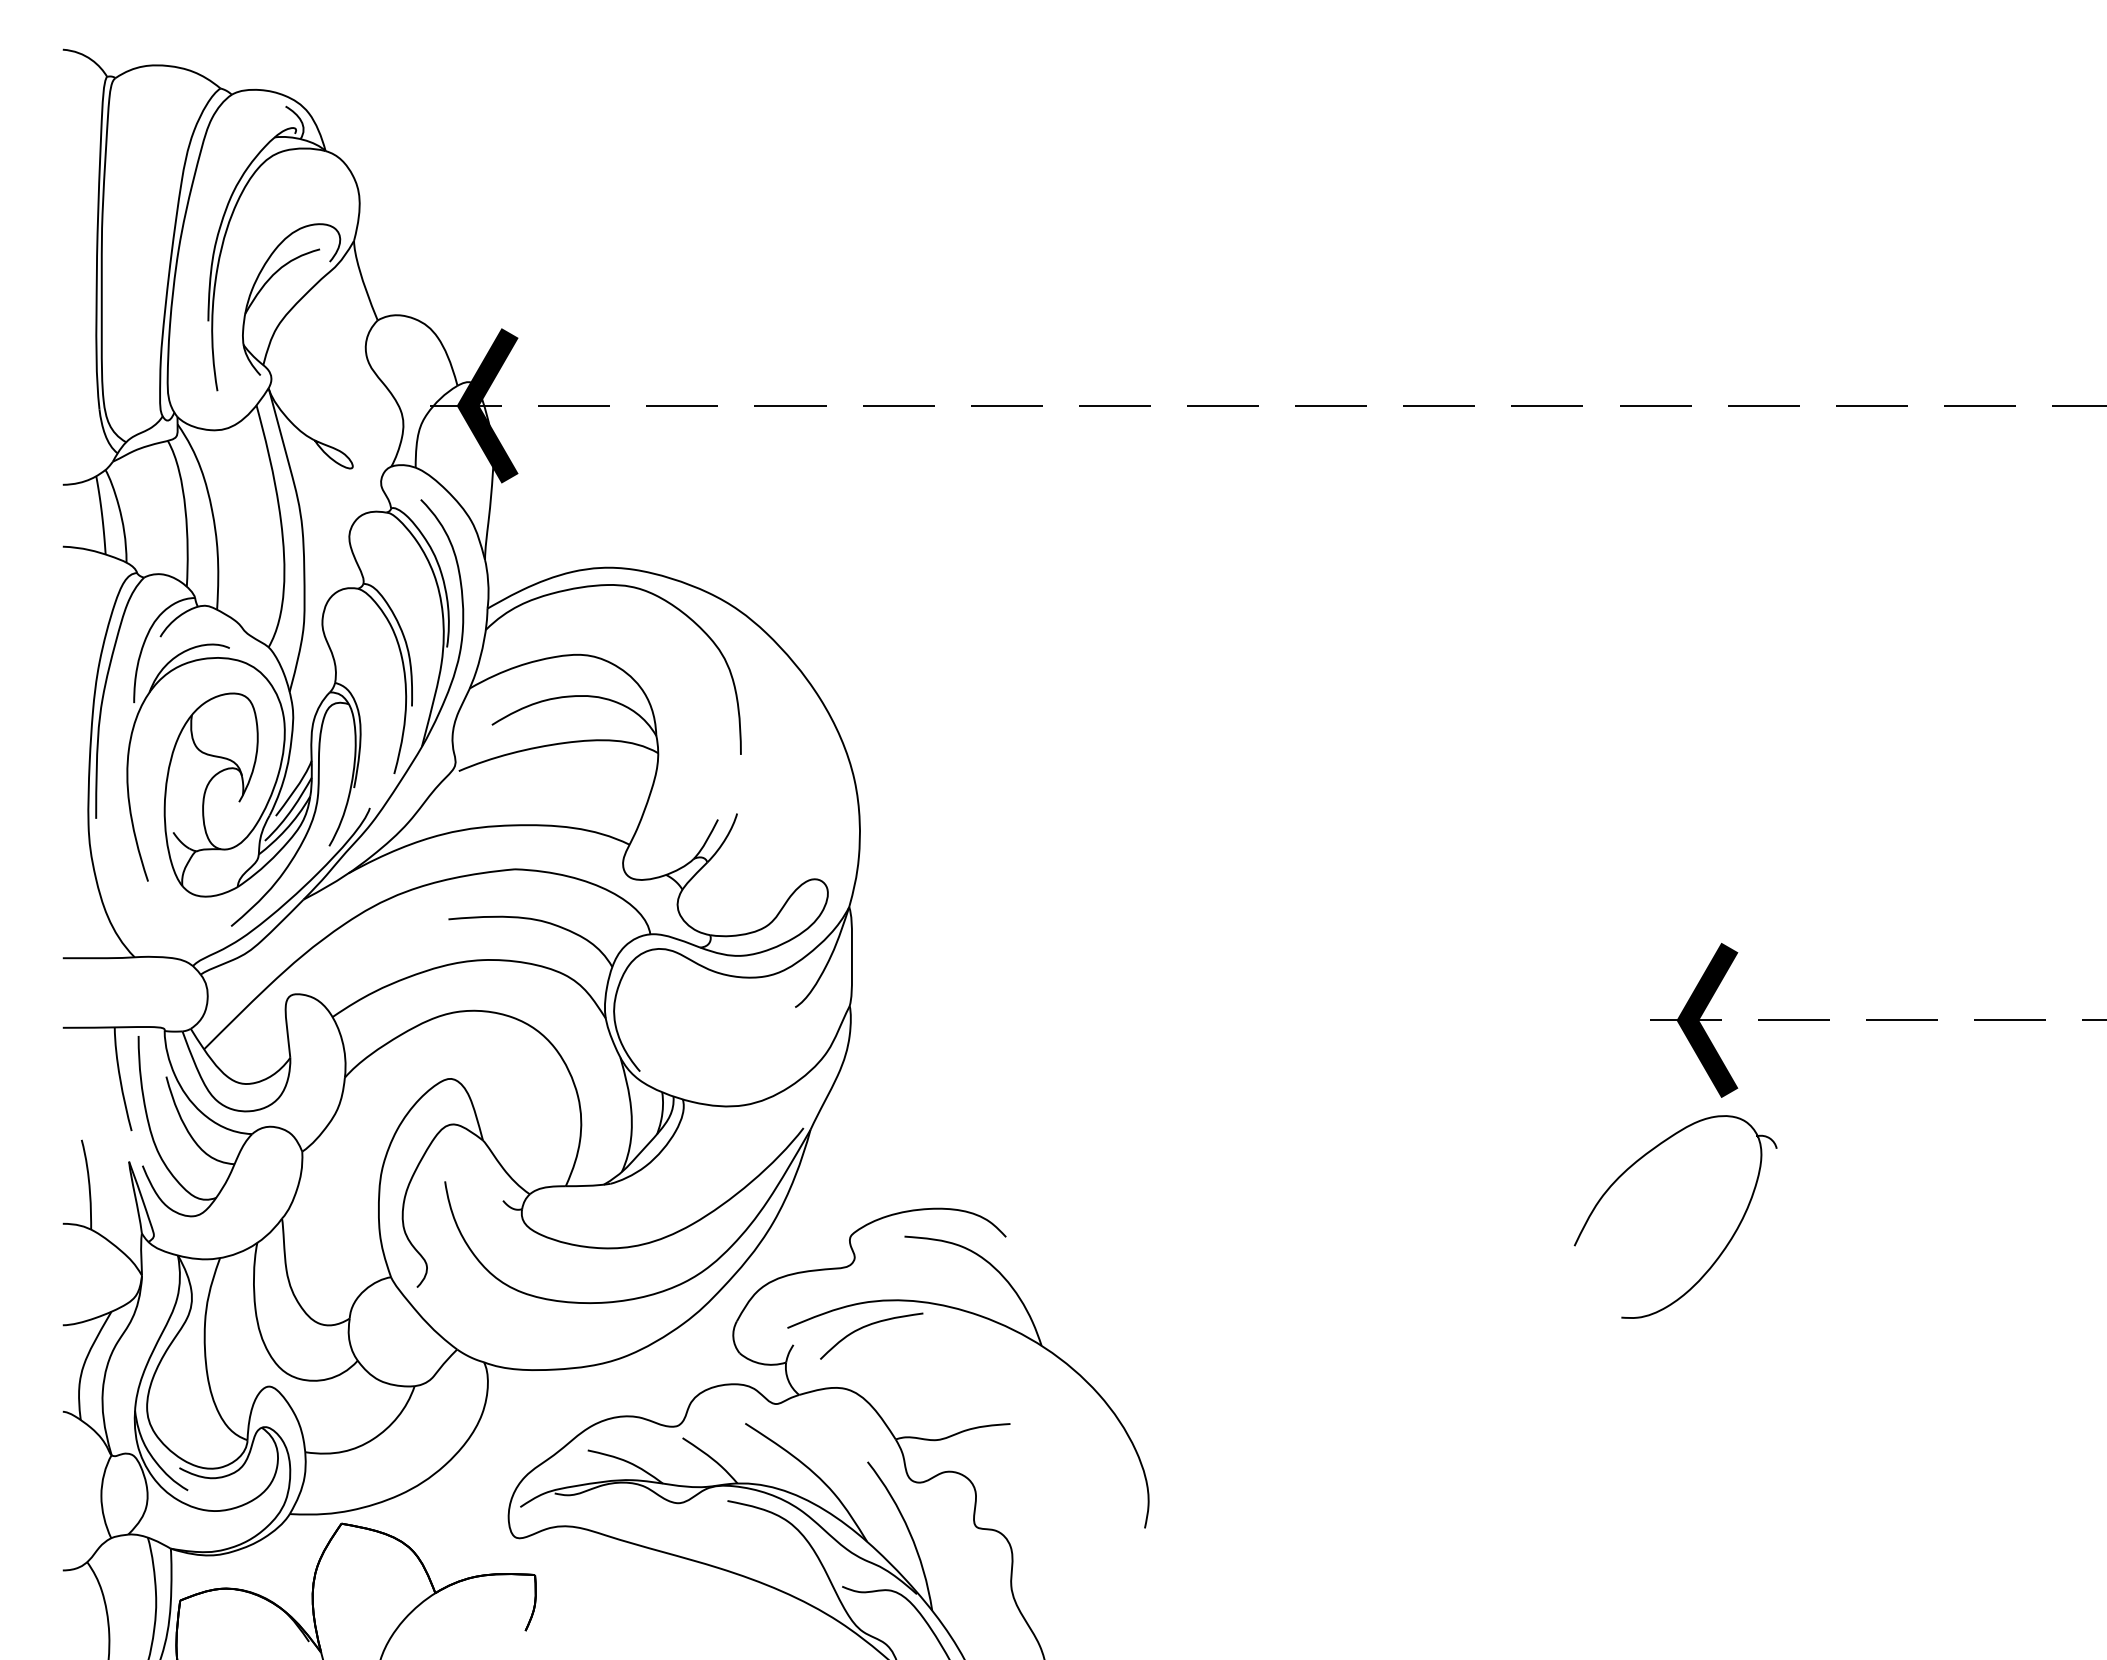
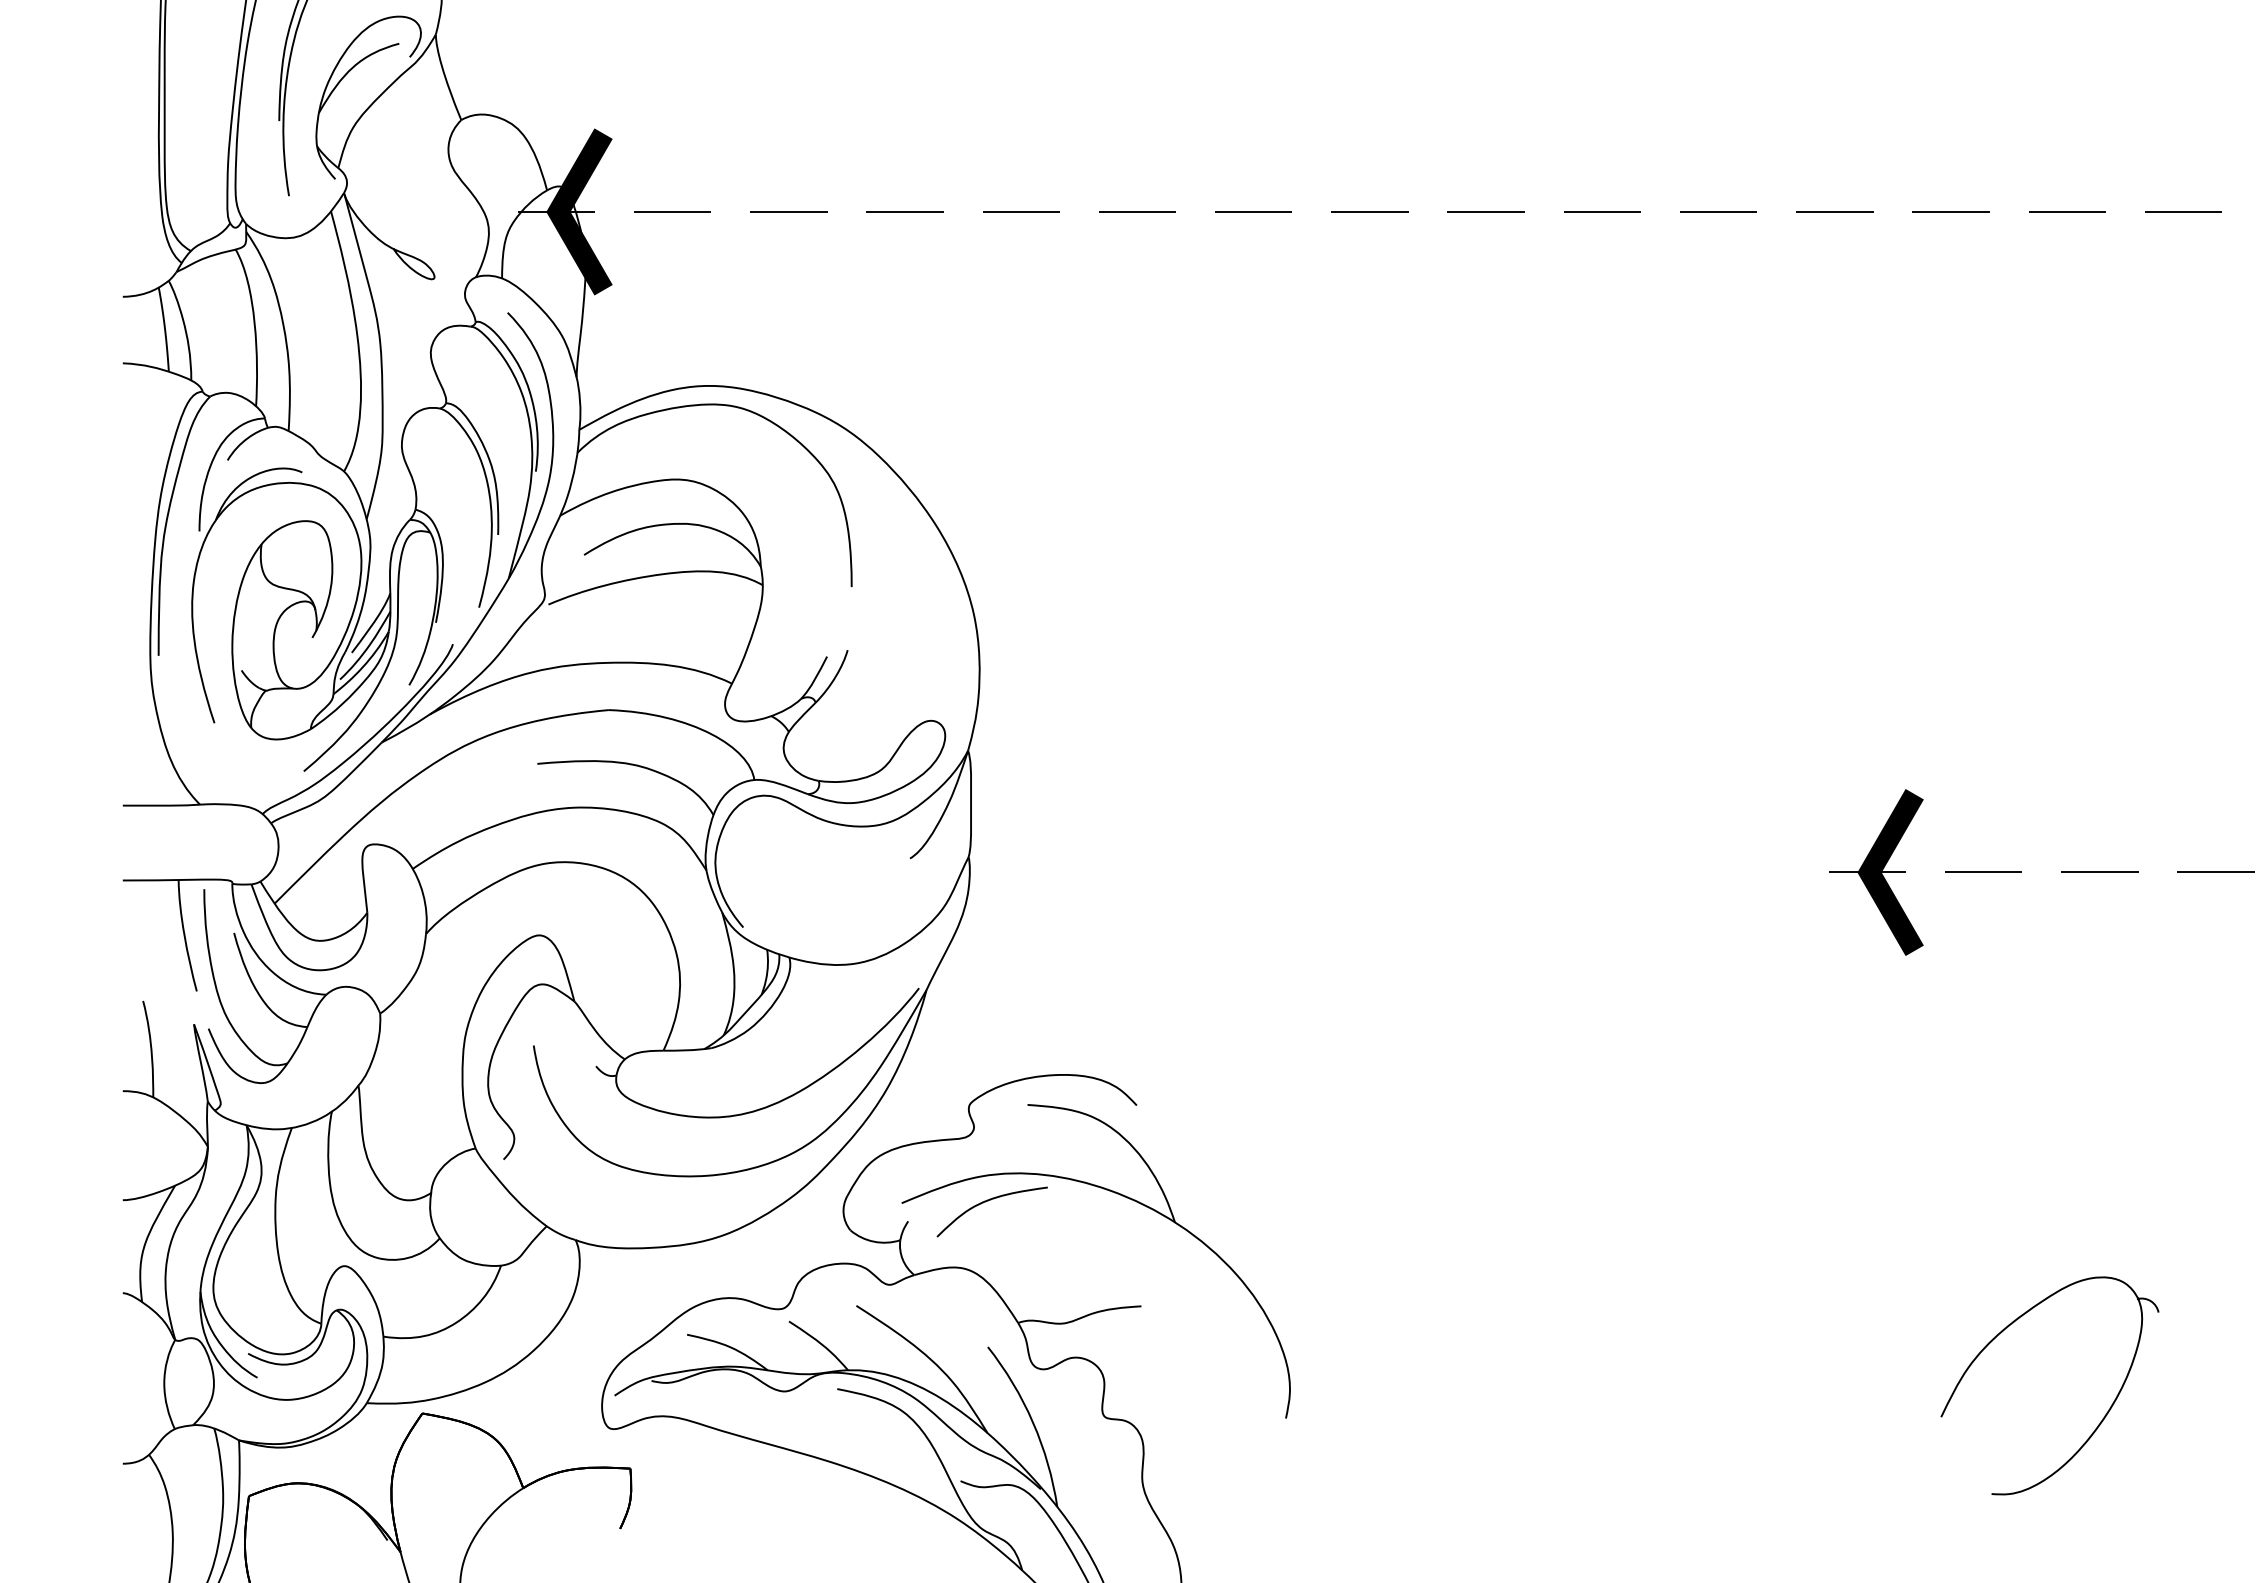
part: (1721, 1251) -> (2099, 1422), moved

